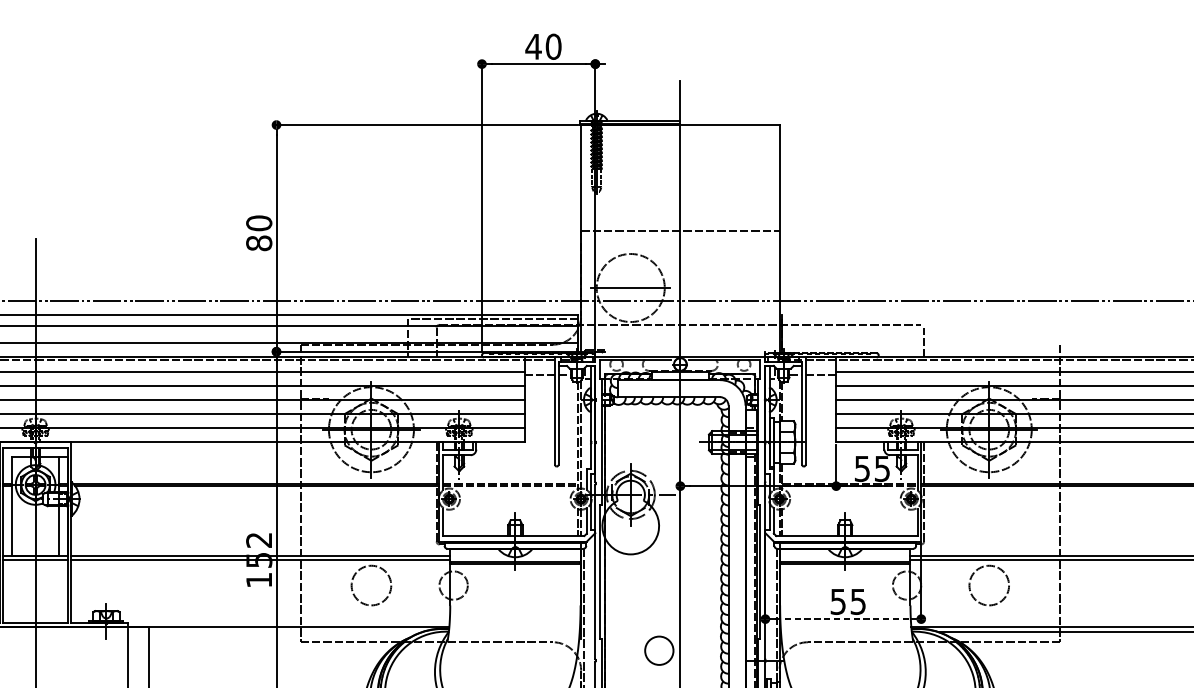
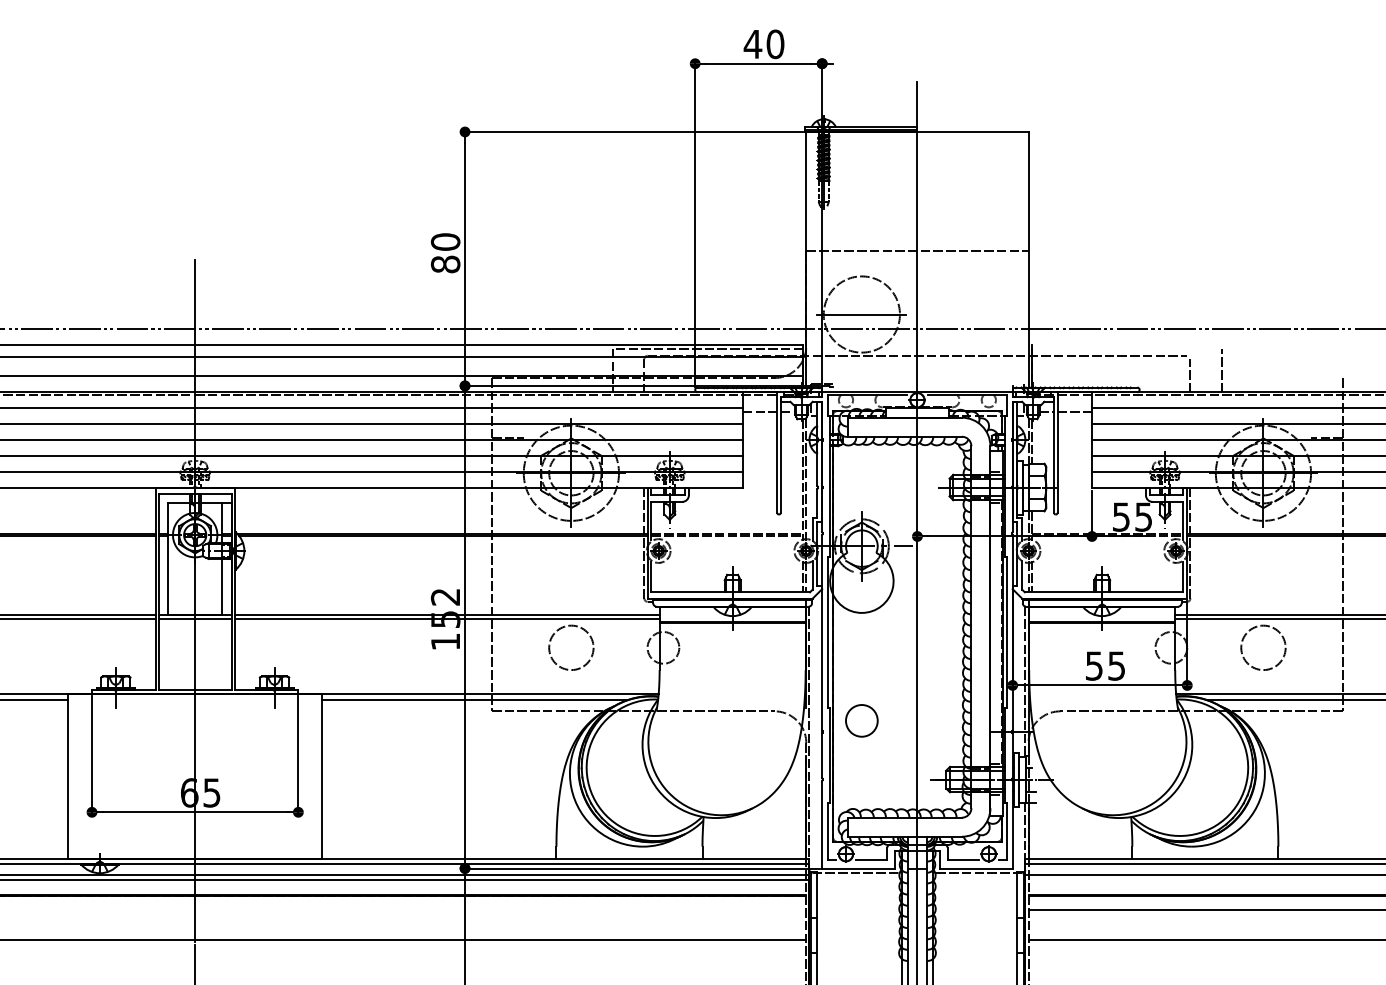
line: (952, 337) -> (1222, 370), added
line: (842, 619) -> (1099, 685), dashed -> solid
line: (284, 632) -> (474, 700), added
circle: (659, 650) -> (861, 720), moved

